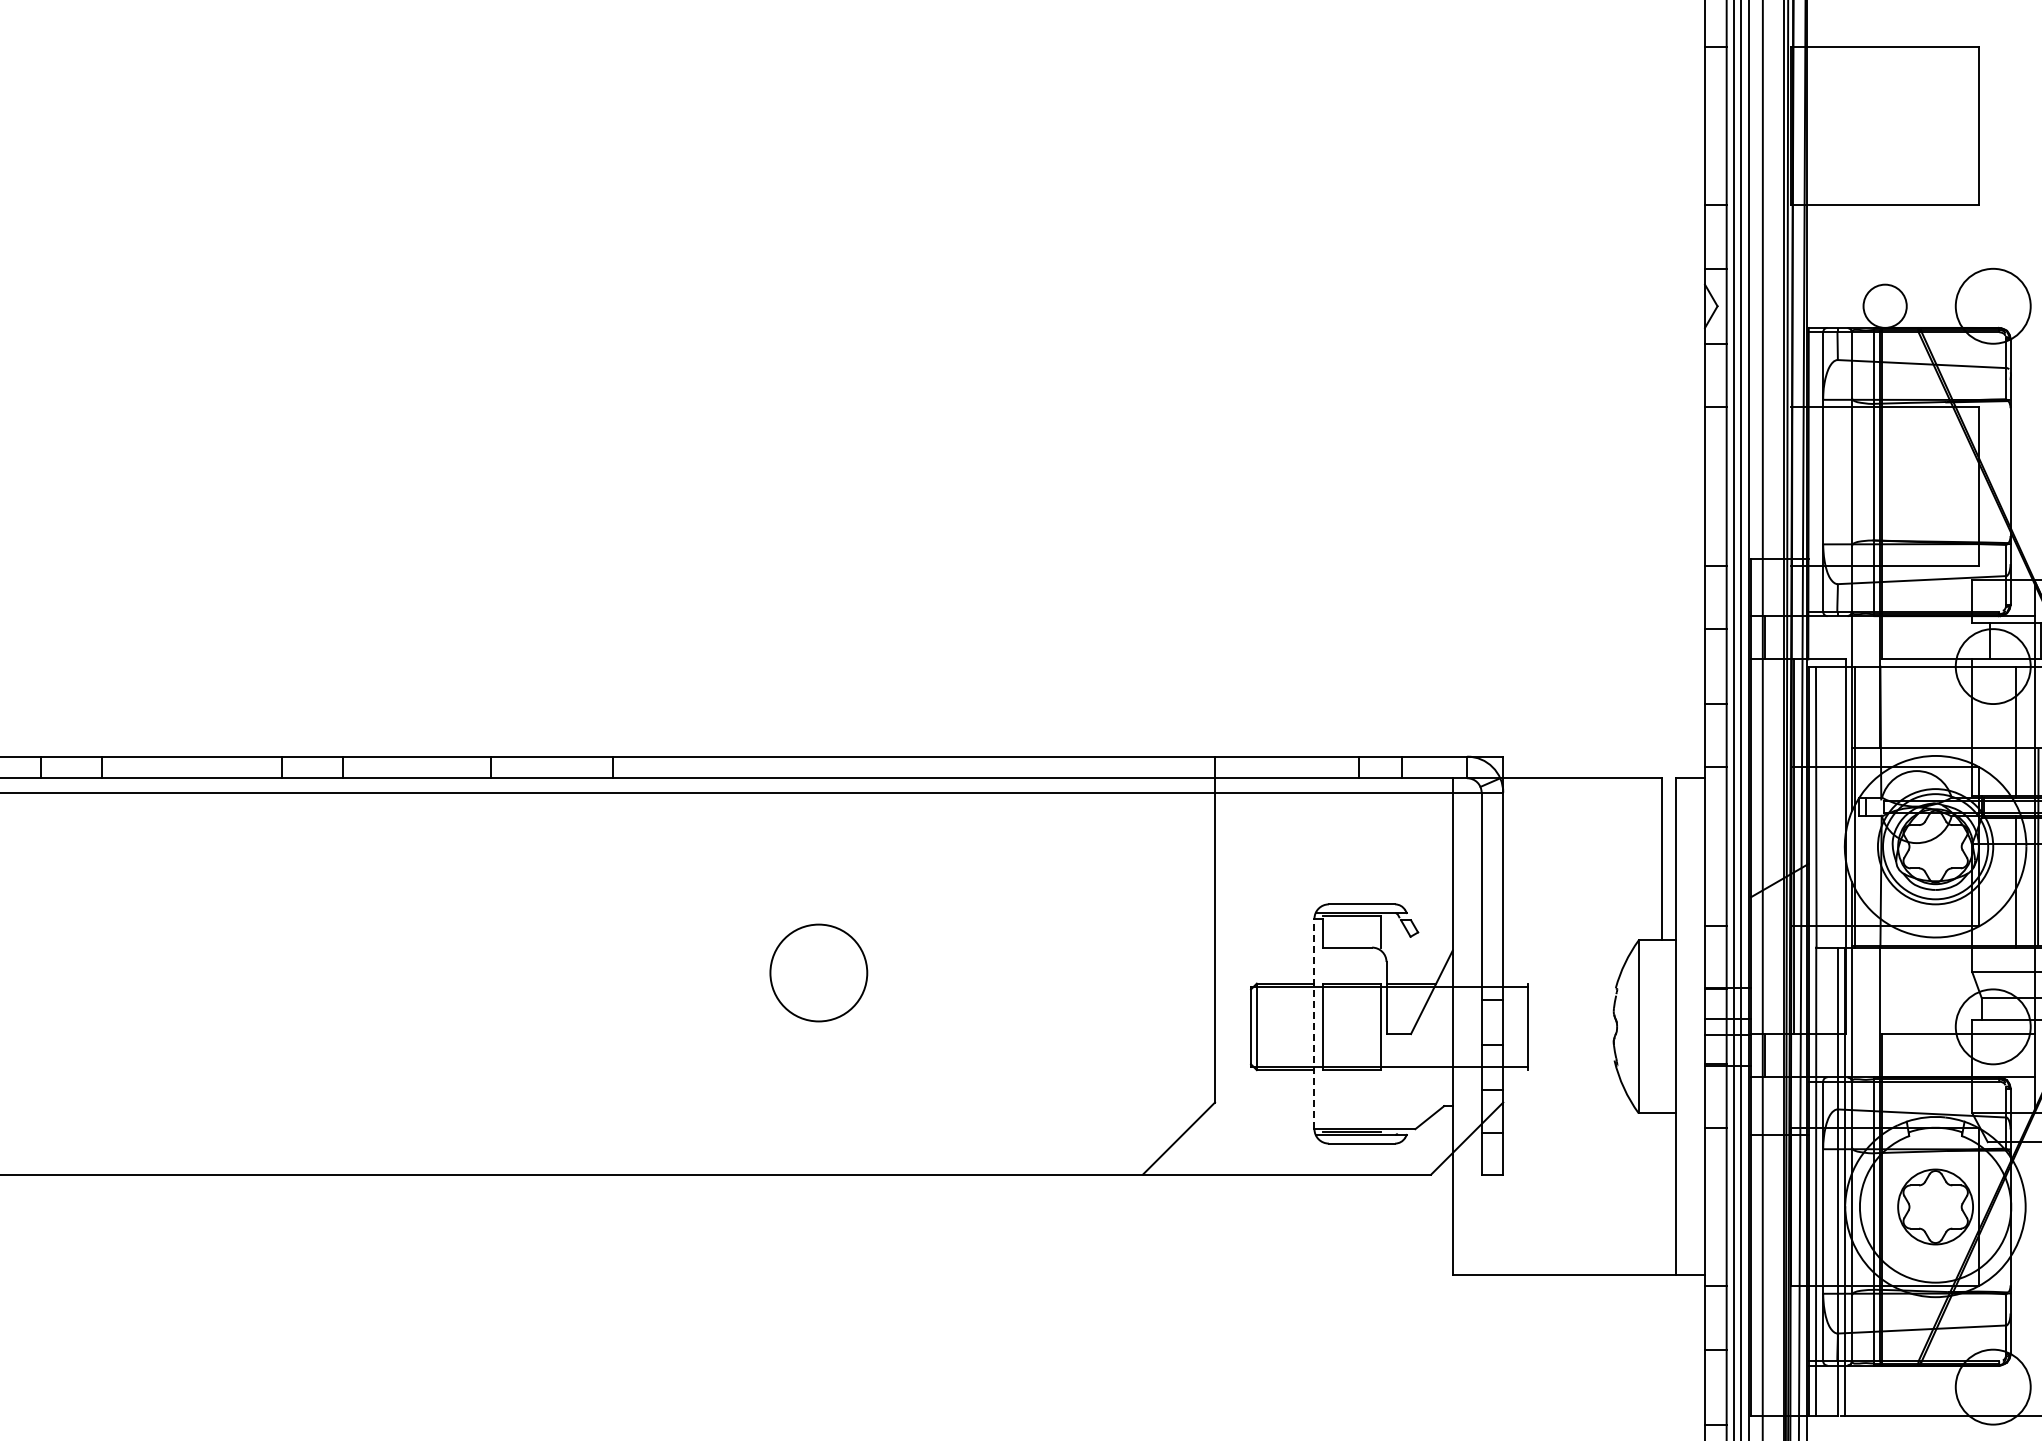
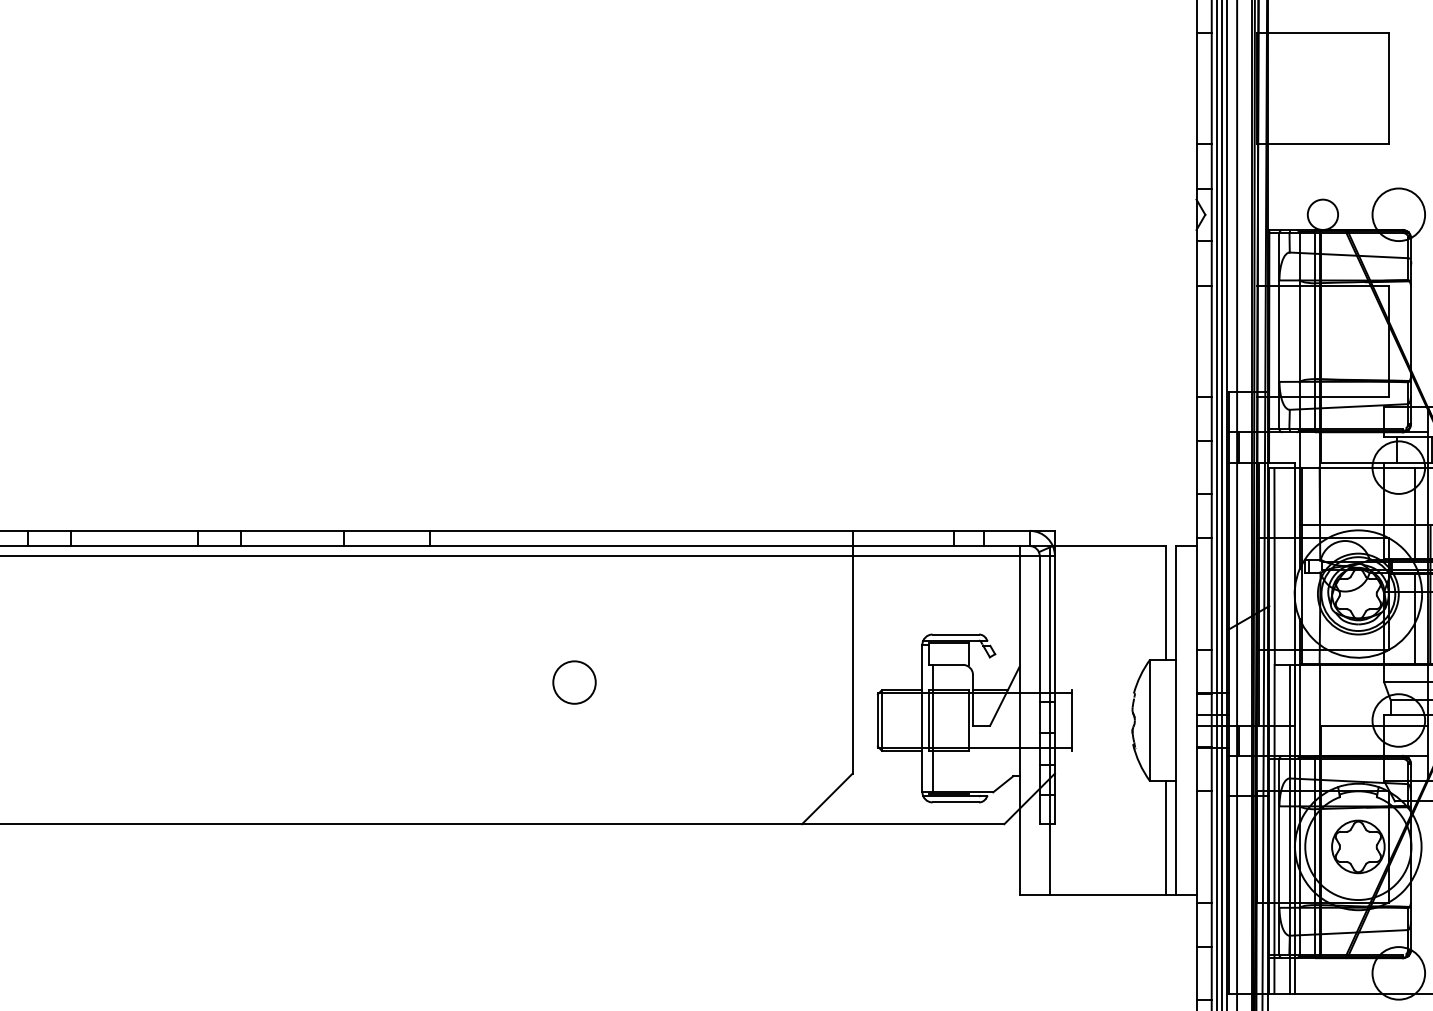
circle: (818, 972) -> (574, 682), size x0.62
line: (1314, 1023) -> (922, 718), dashed -> solid
line: (1496, 1026) -> (1050, 720), added
line: (1328, 1038) -> (932, 728), added
line: (1661, 1194) -> (1166, 838), added

